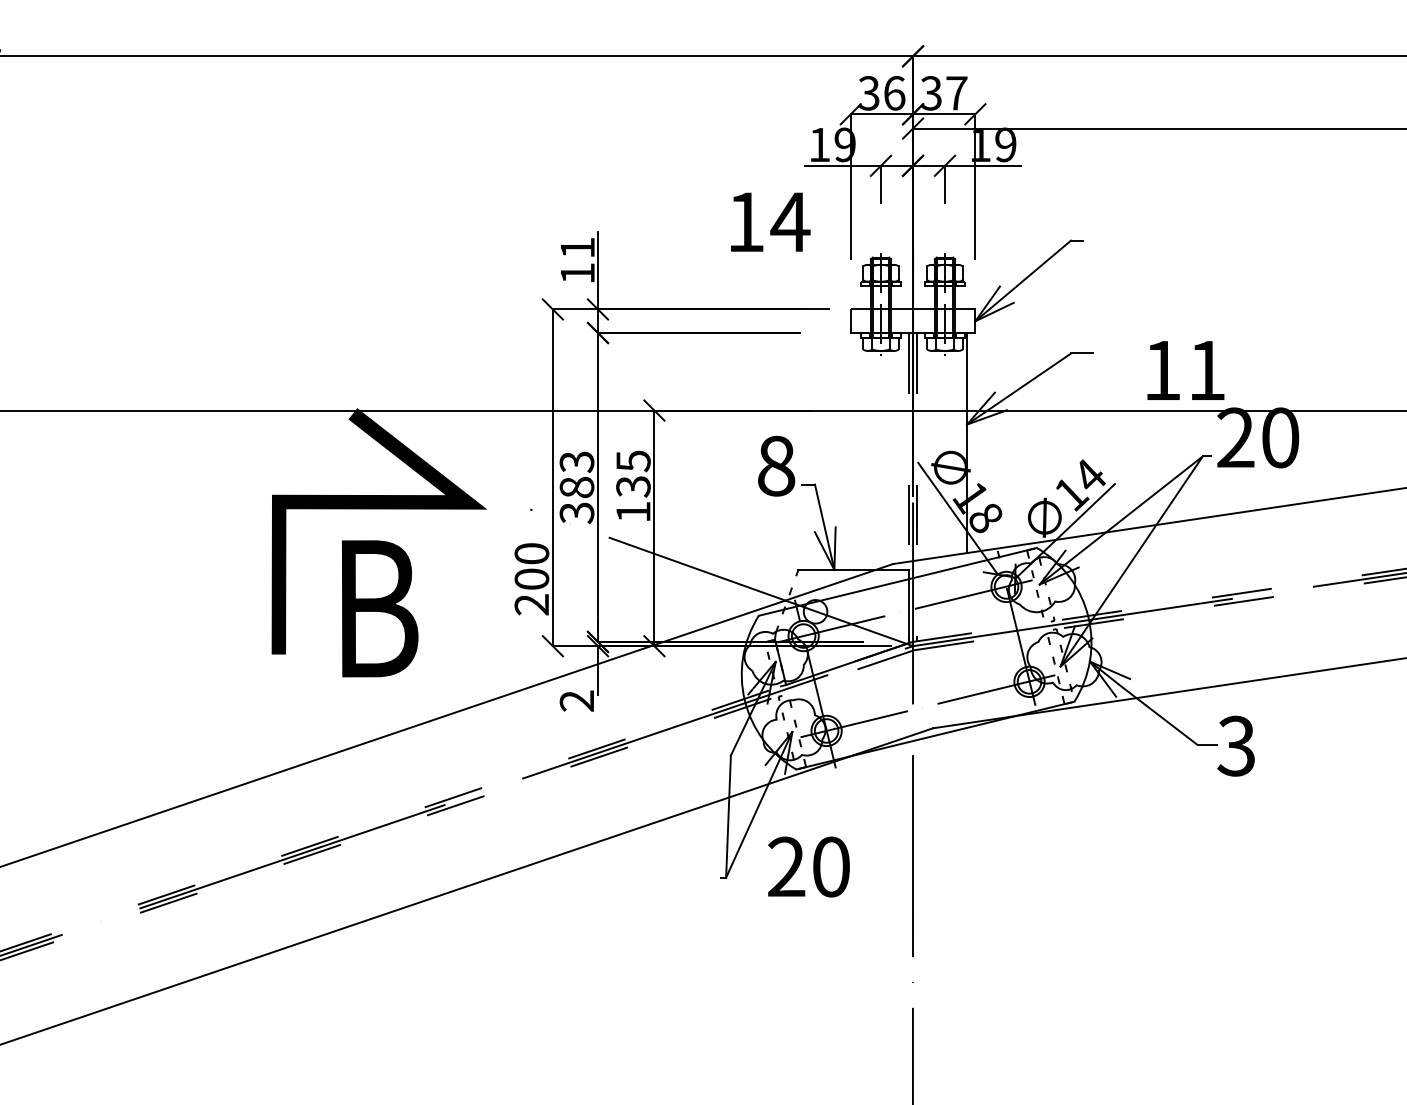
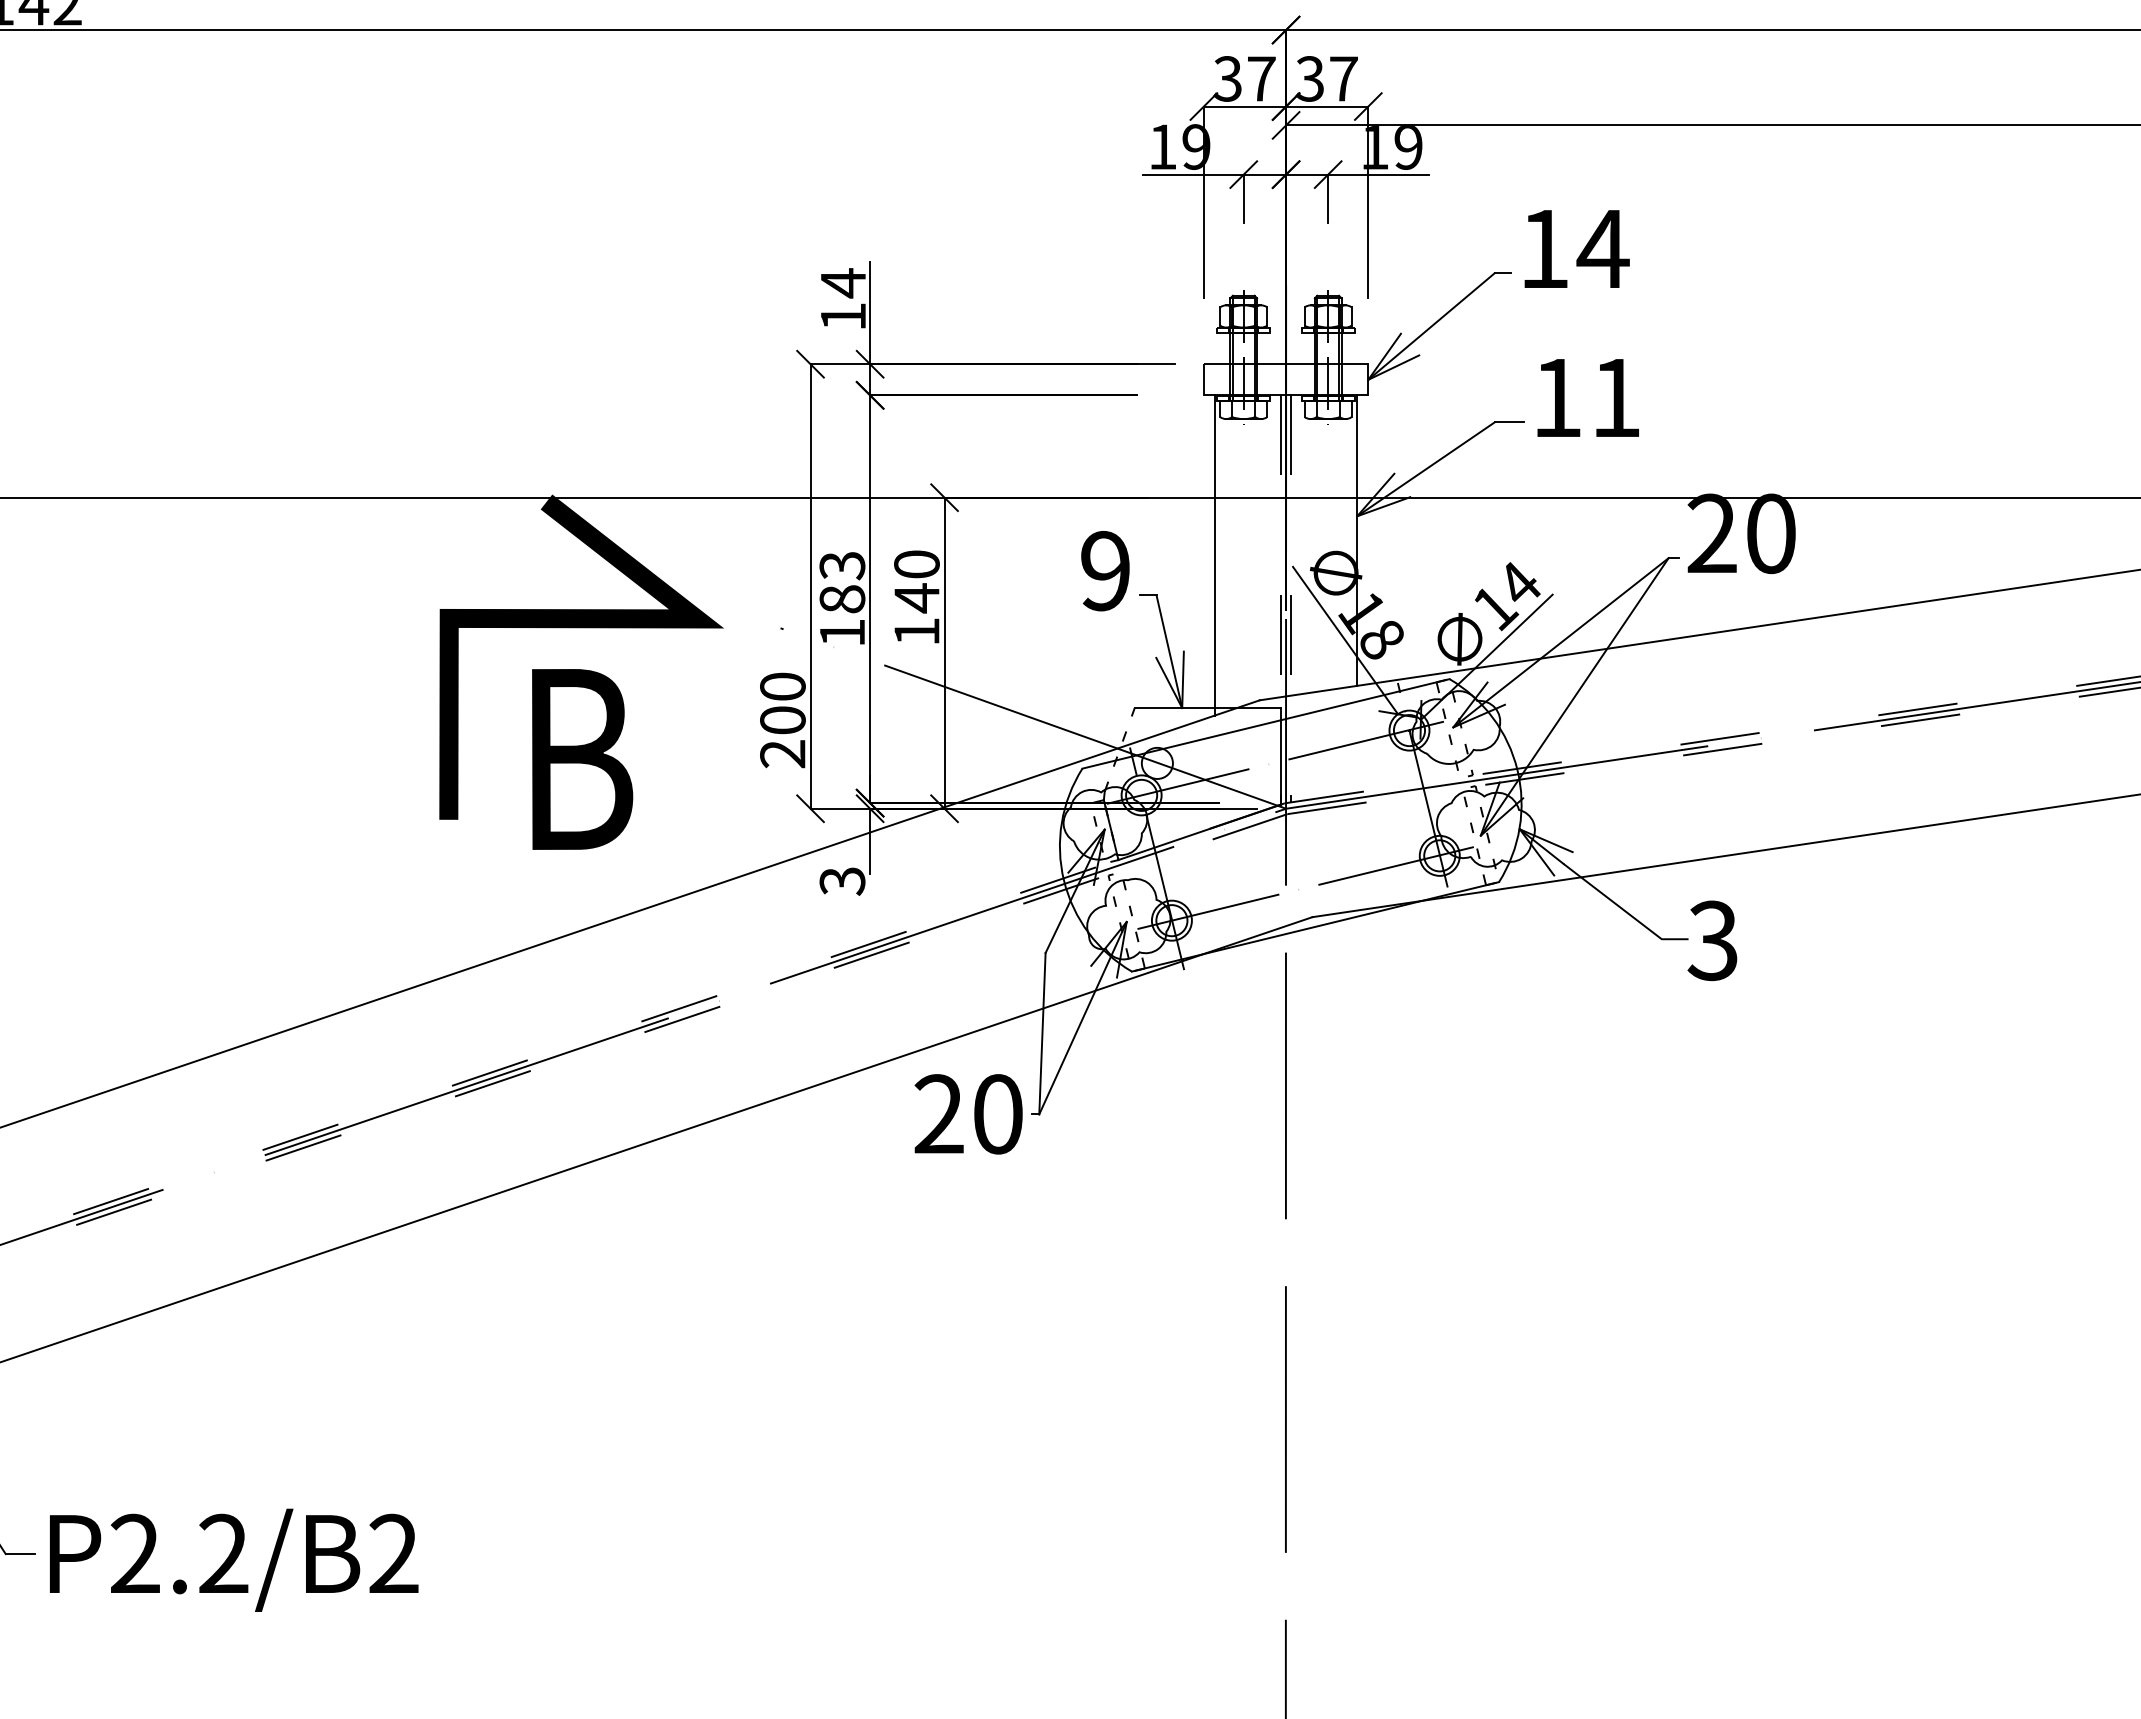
text: (894, 93) -> (1261, 78), 36 -> 37
text: (770, 221) -> (1576, 248), moved
text: (577, 248) -> (843, 283), 11 -> 14
text: (1185, 370) -> (1587, 397), moved
line: (858, 454) -> (1214, 555), added
text: (776, 466) -> (1105, 571), 8 -> 9
text: (633, 474) -> (916, 581), 135 -> 140
text: (577, 513) -> (842, 633), 383 -> 183
text: (577, 701) -> (842, 881), 2 -> 3
text: (808, 867) -> (968, 1114), moved

